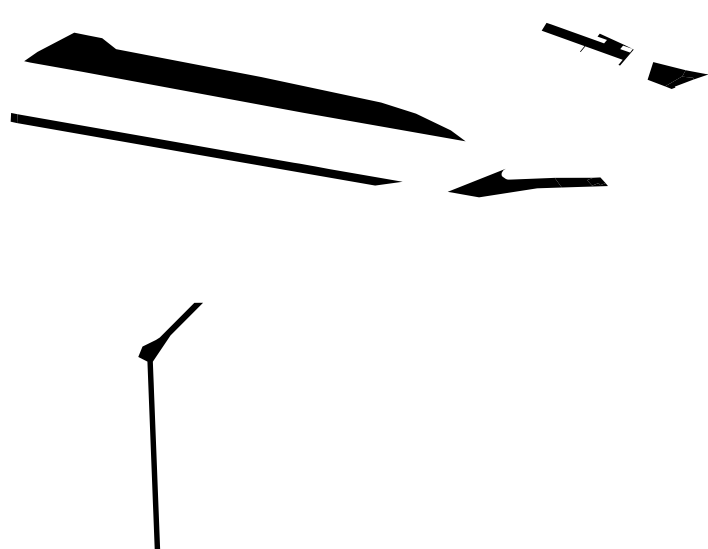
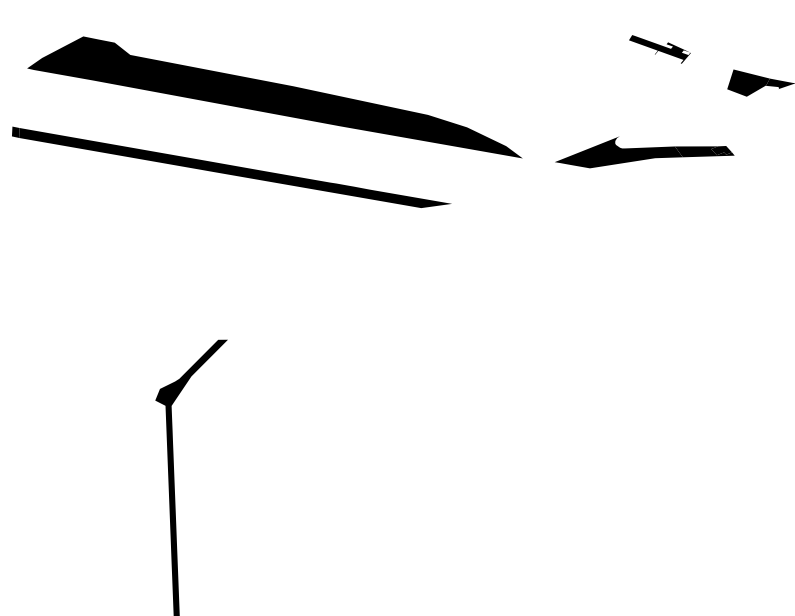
part: (587, 44) -> (659, 49), size x0.6
fill: (679, 82) -> (762, 92), removed
part: (527, 183) -> (644, 152), moved

